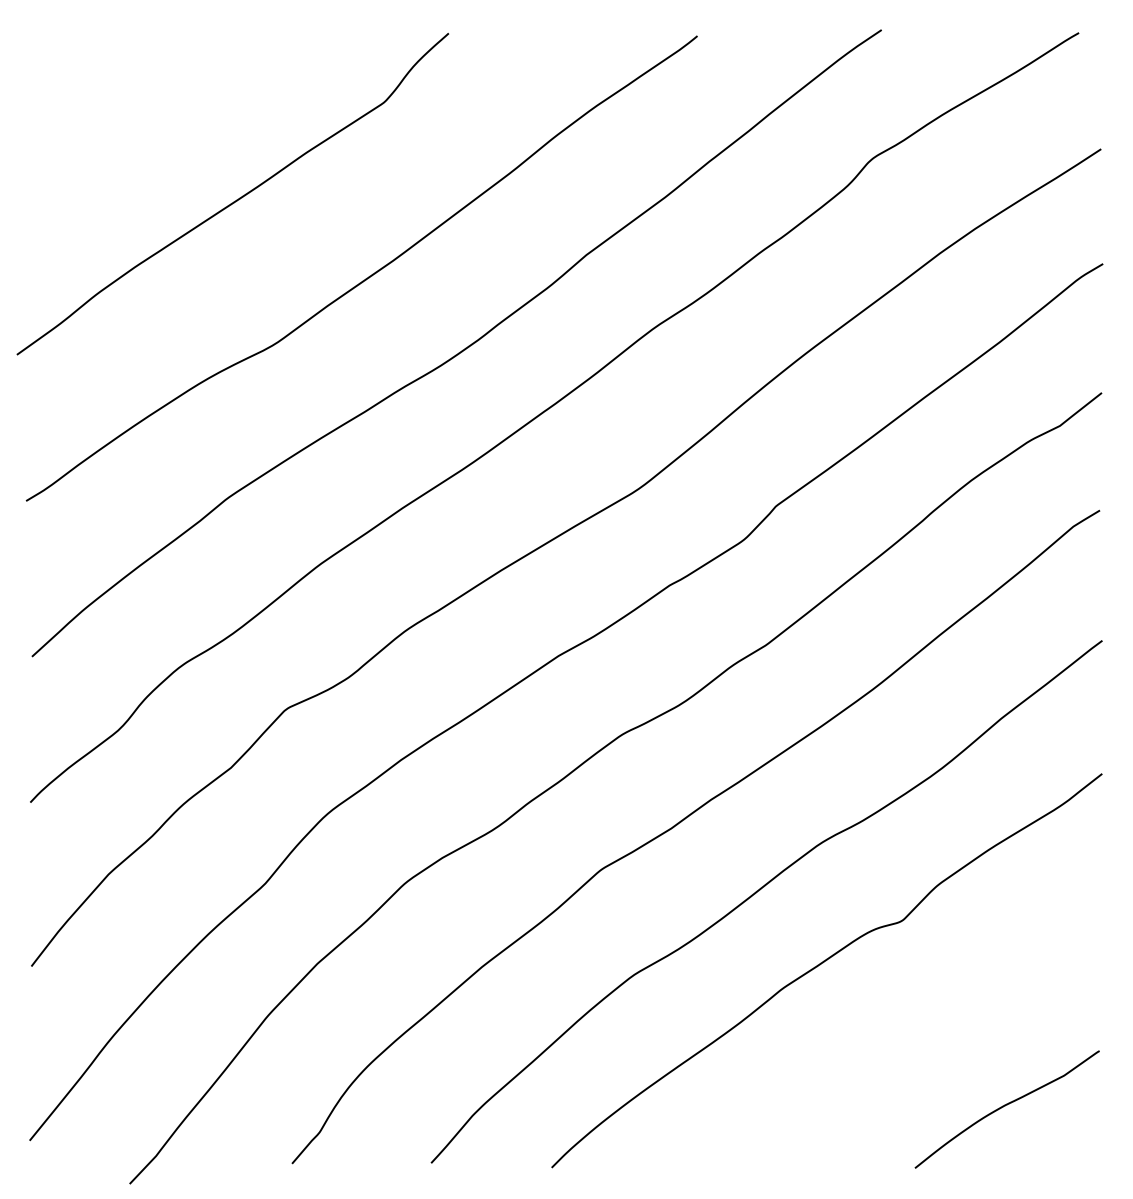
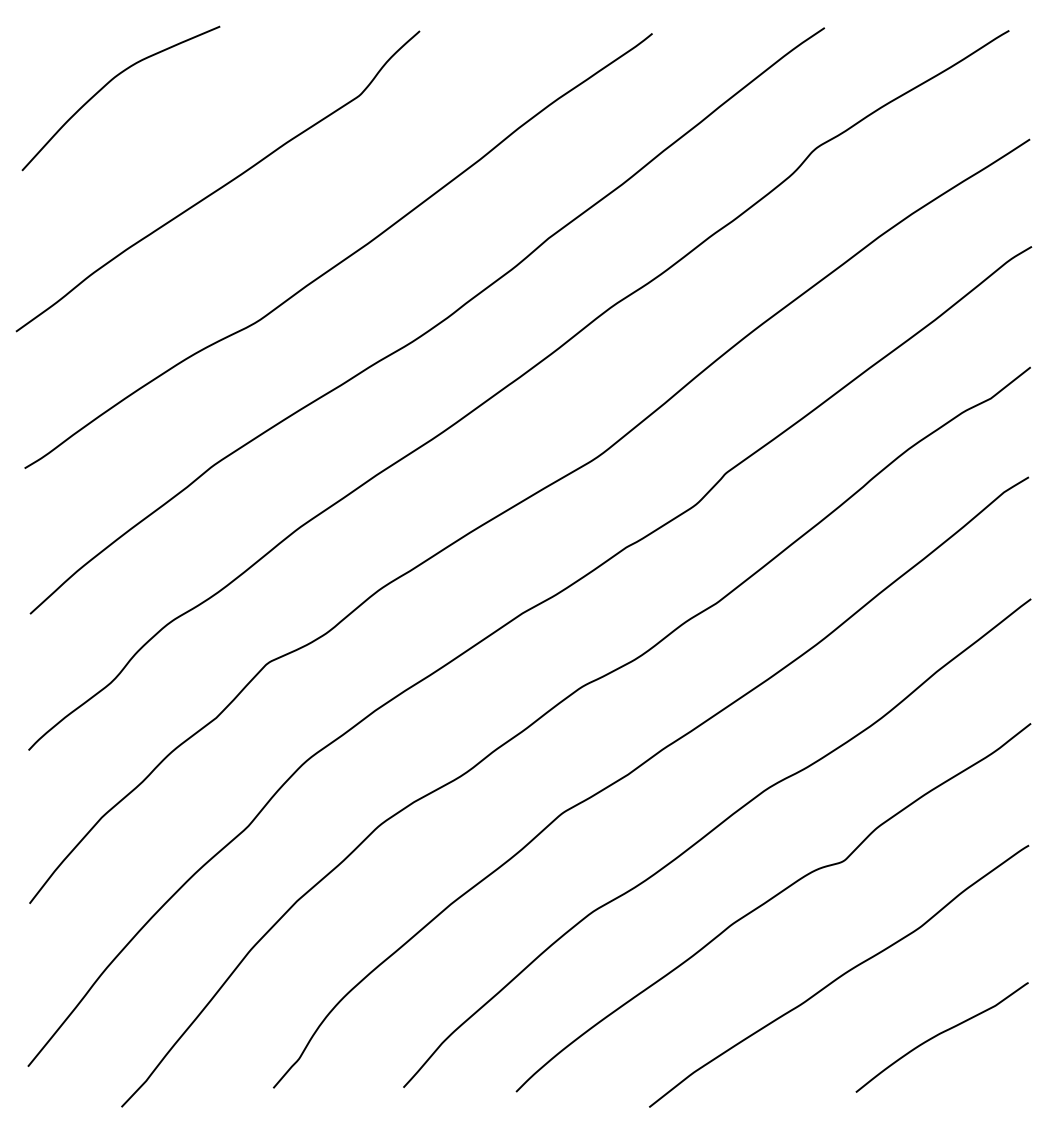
curve: (116, 89) -> (109, 83), added
curve: (898, 1043) -> (840, 975), added

